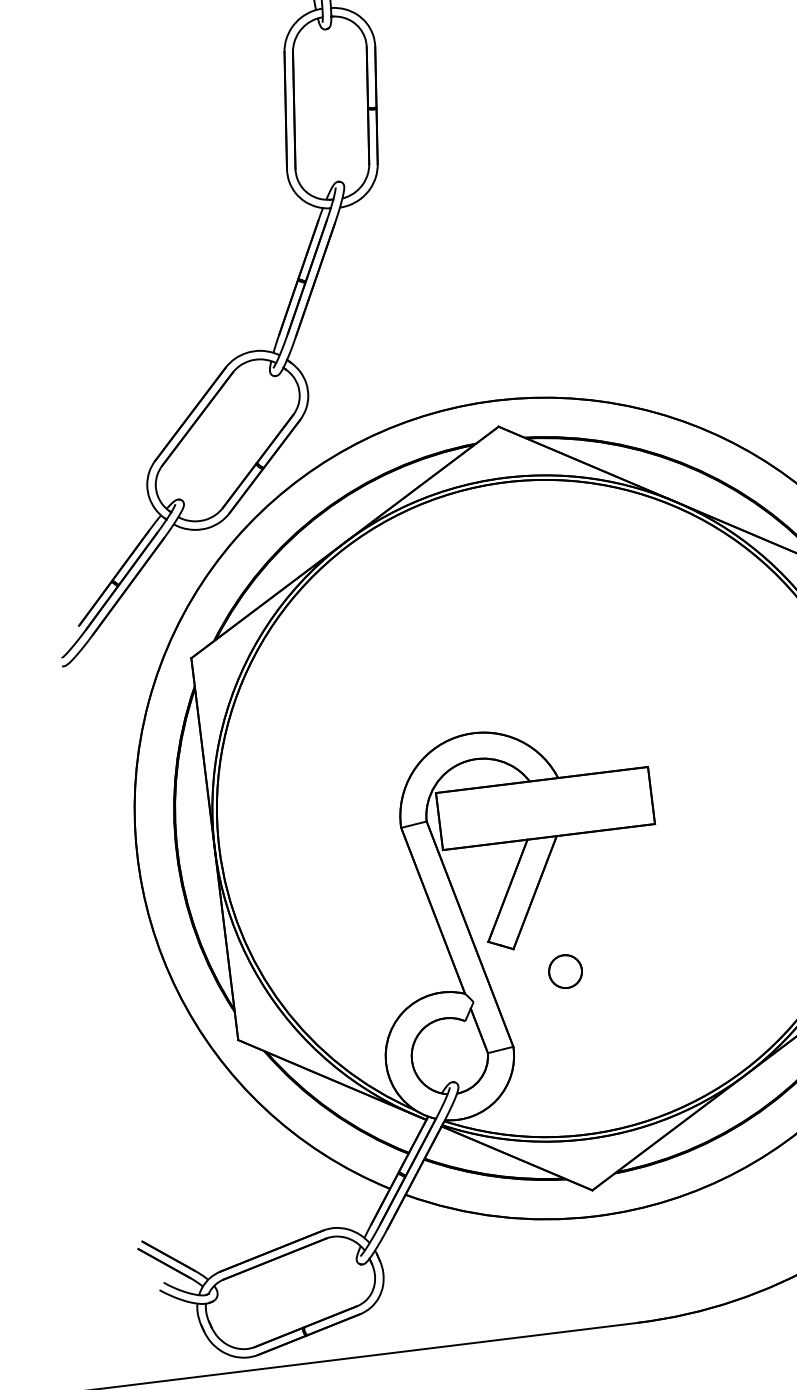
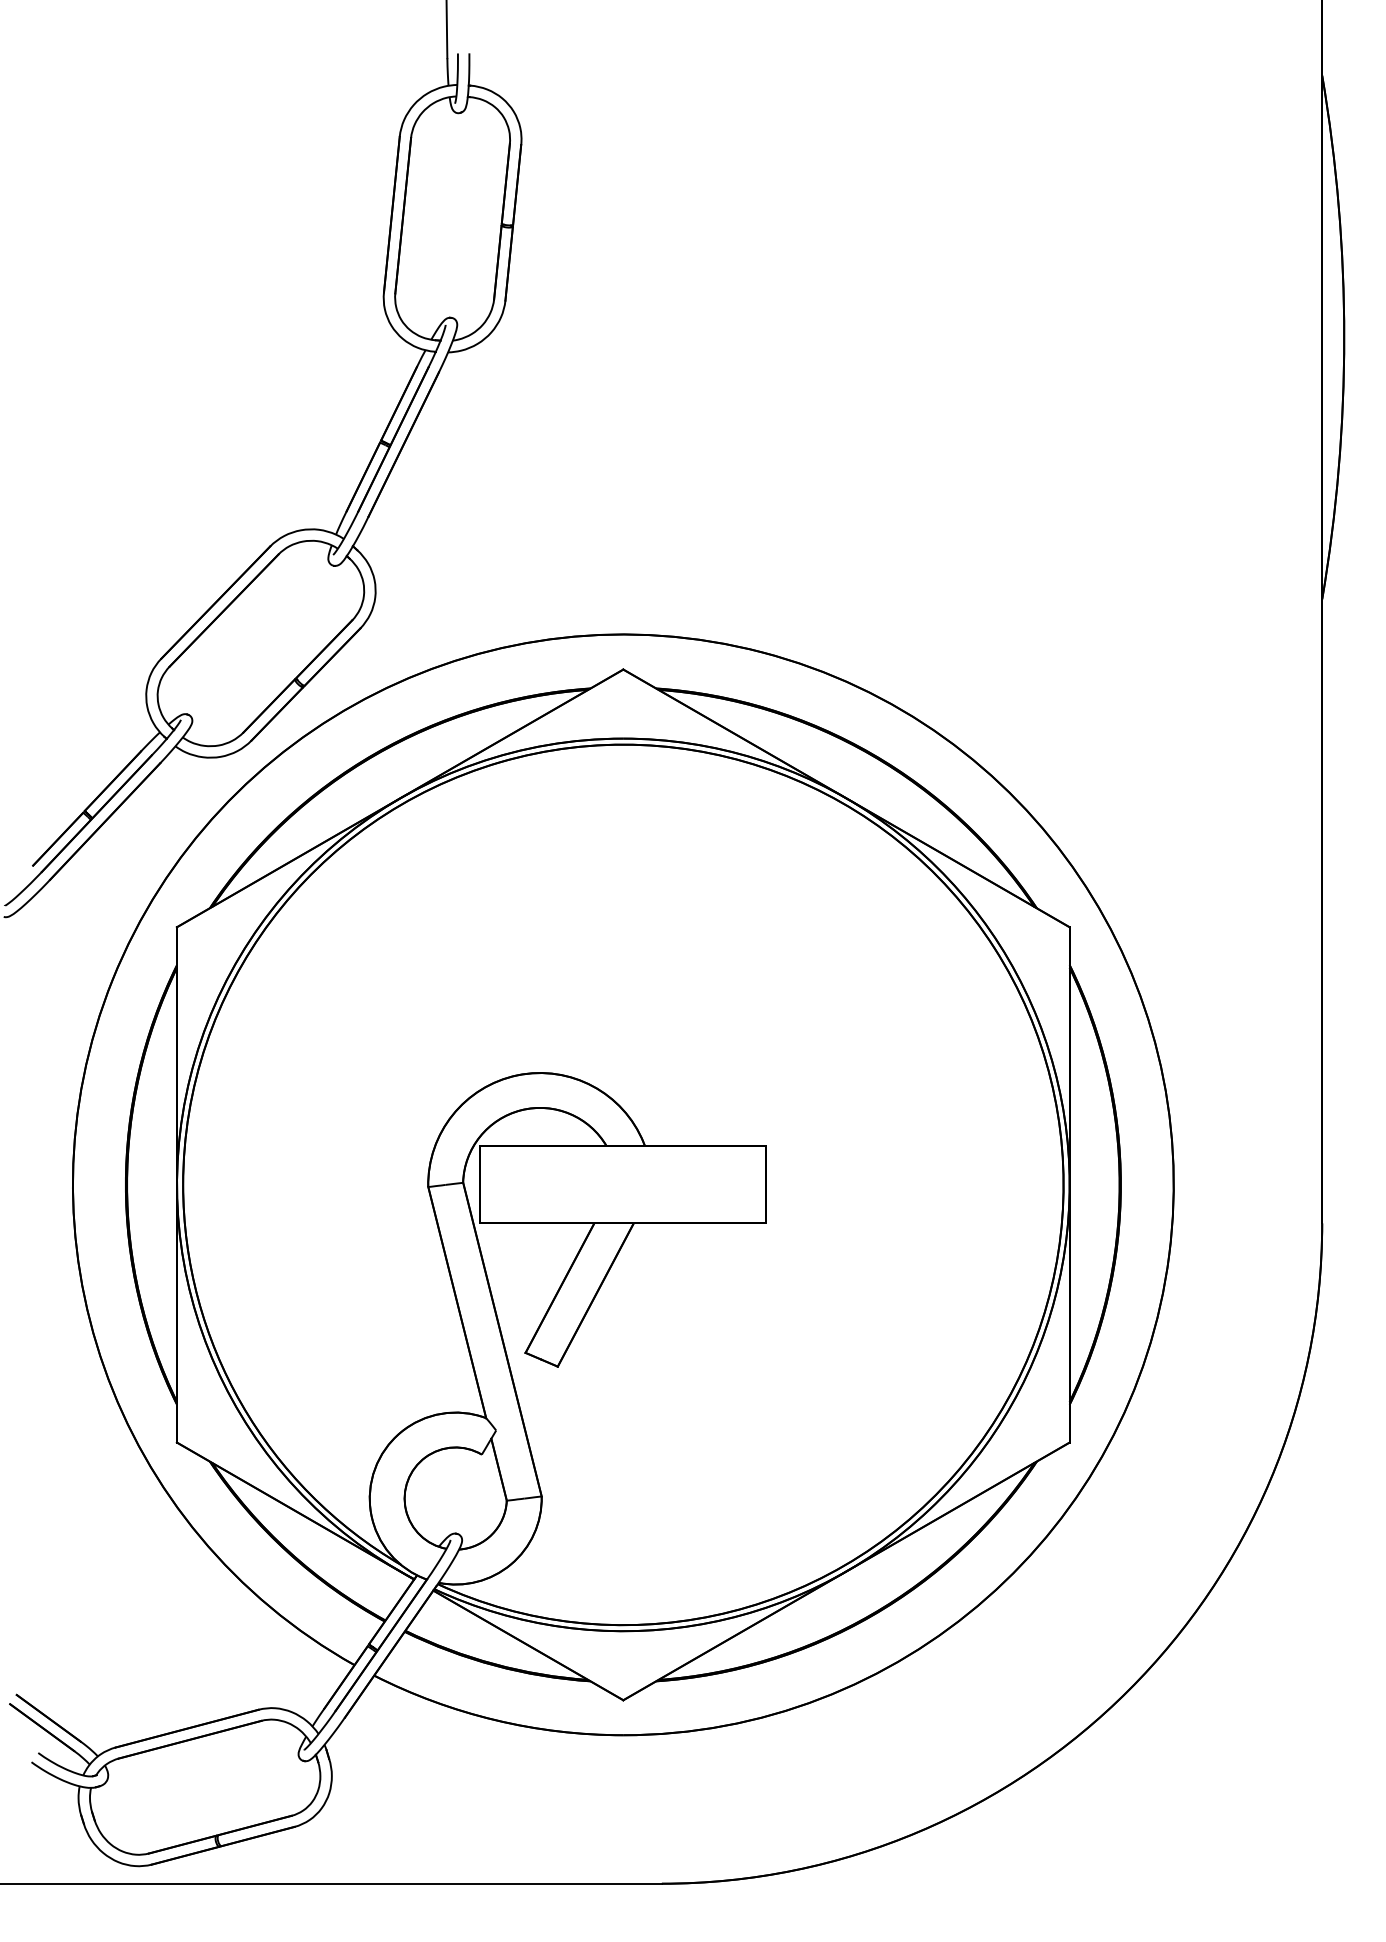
circle: (565, 971) -> (623, 1404), removed

